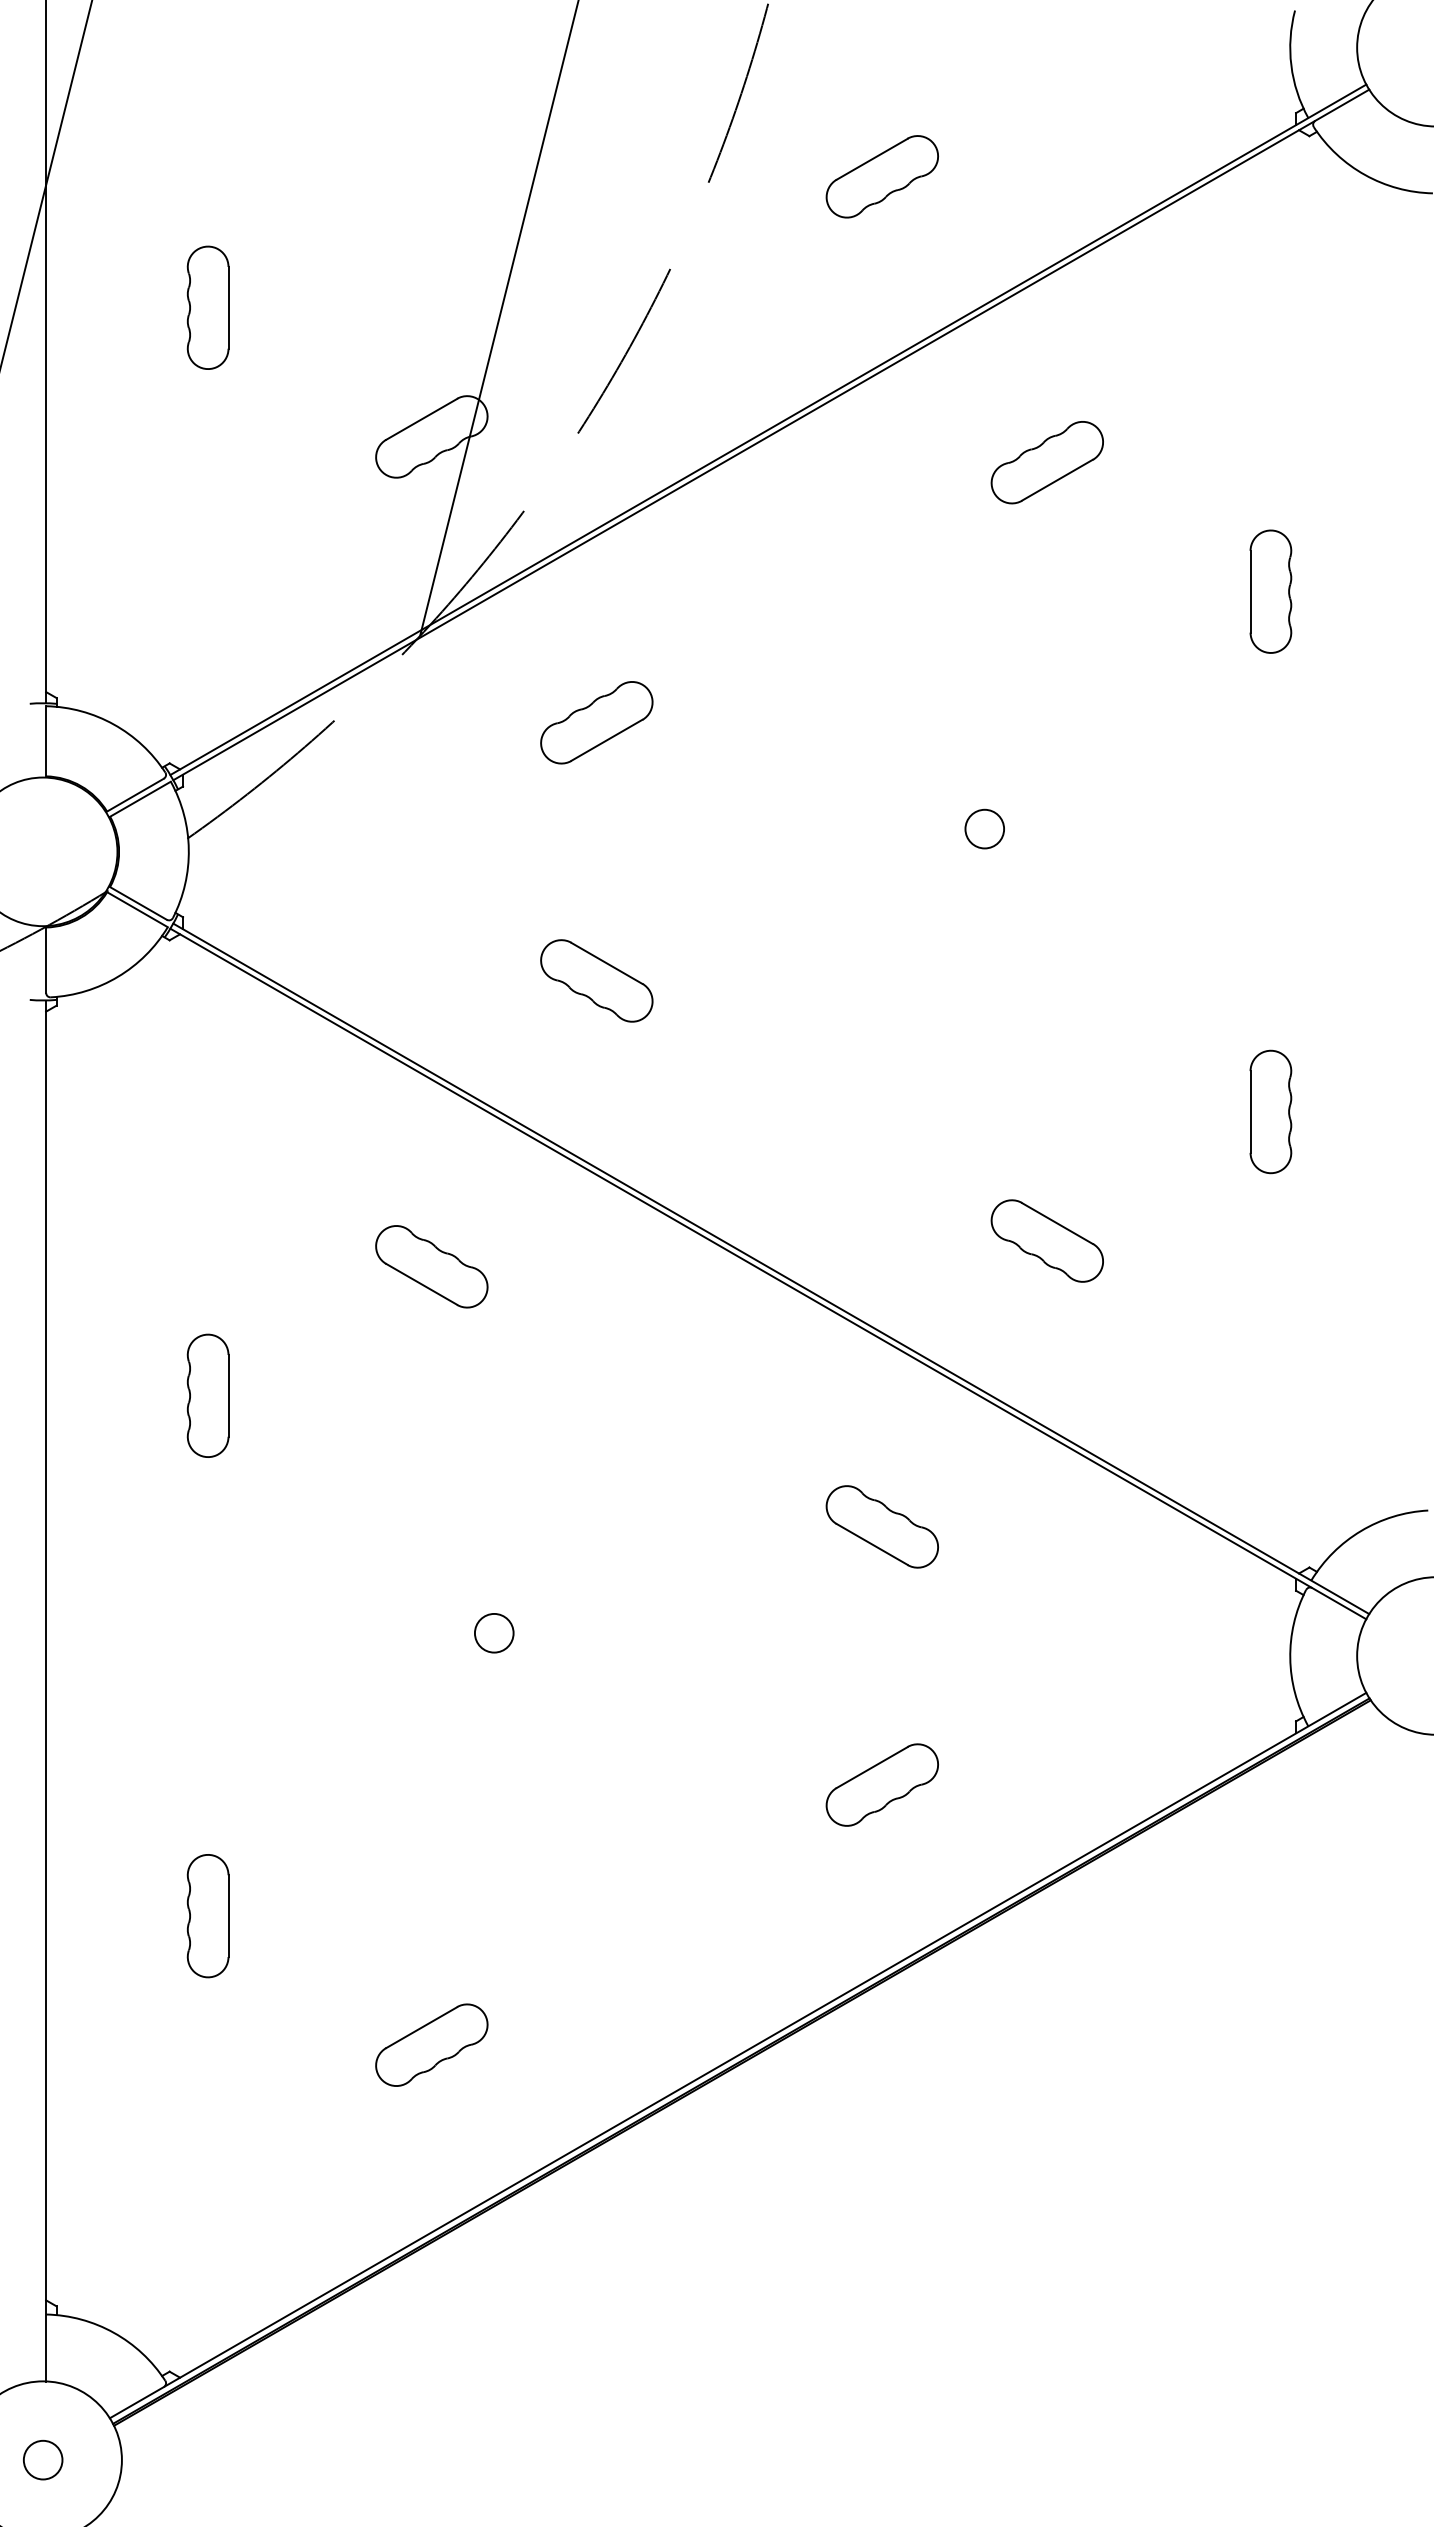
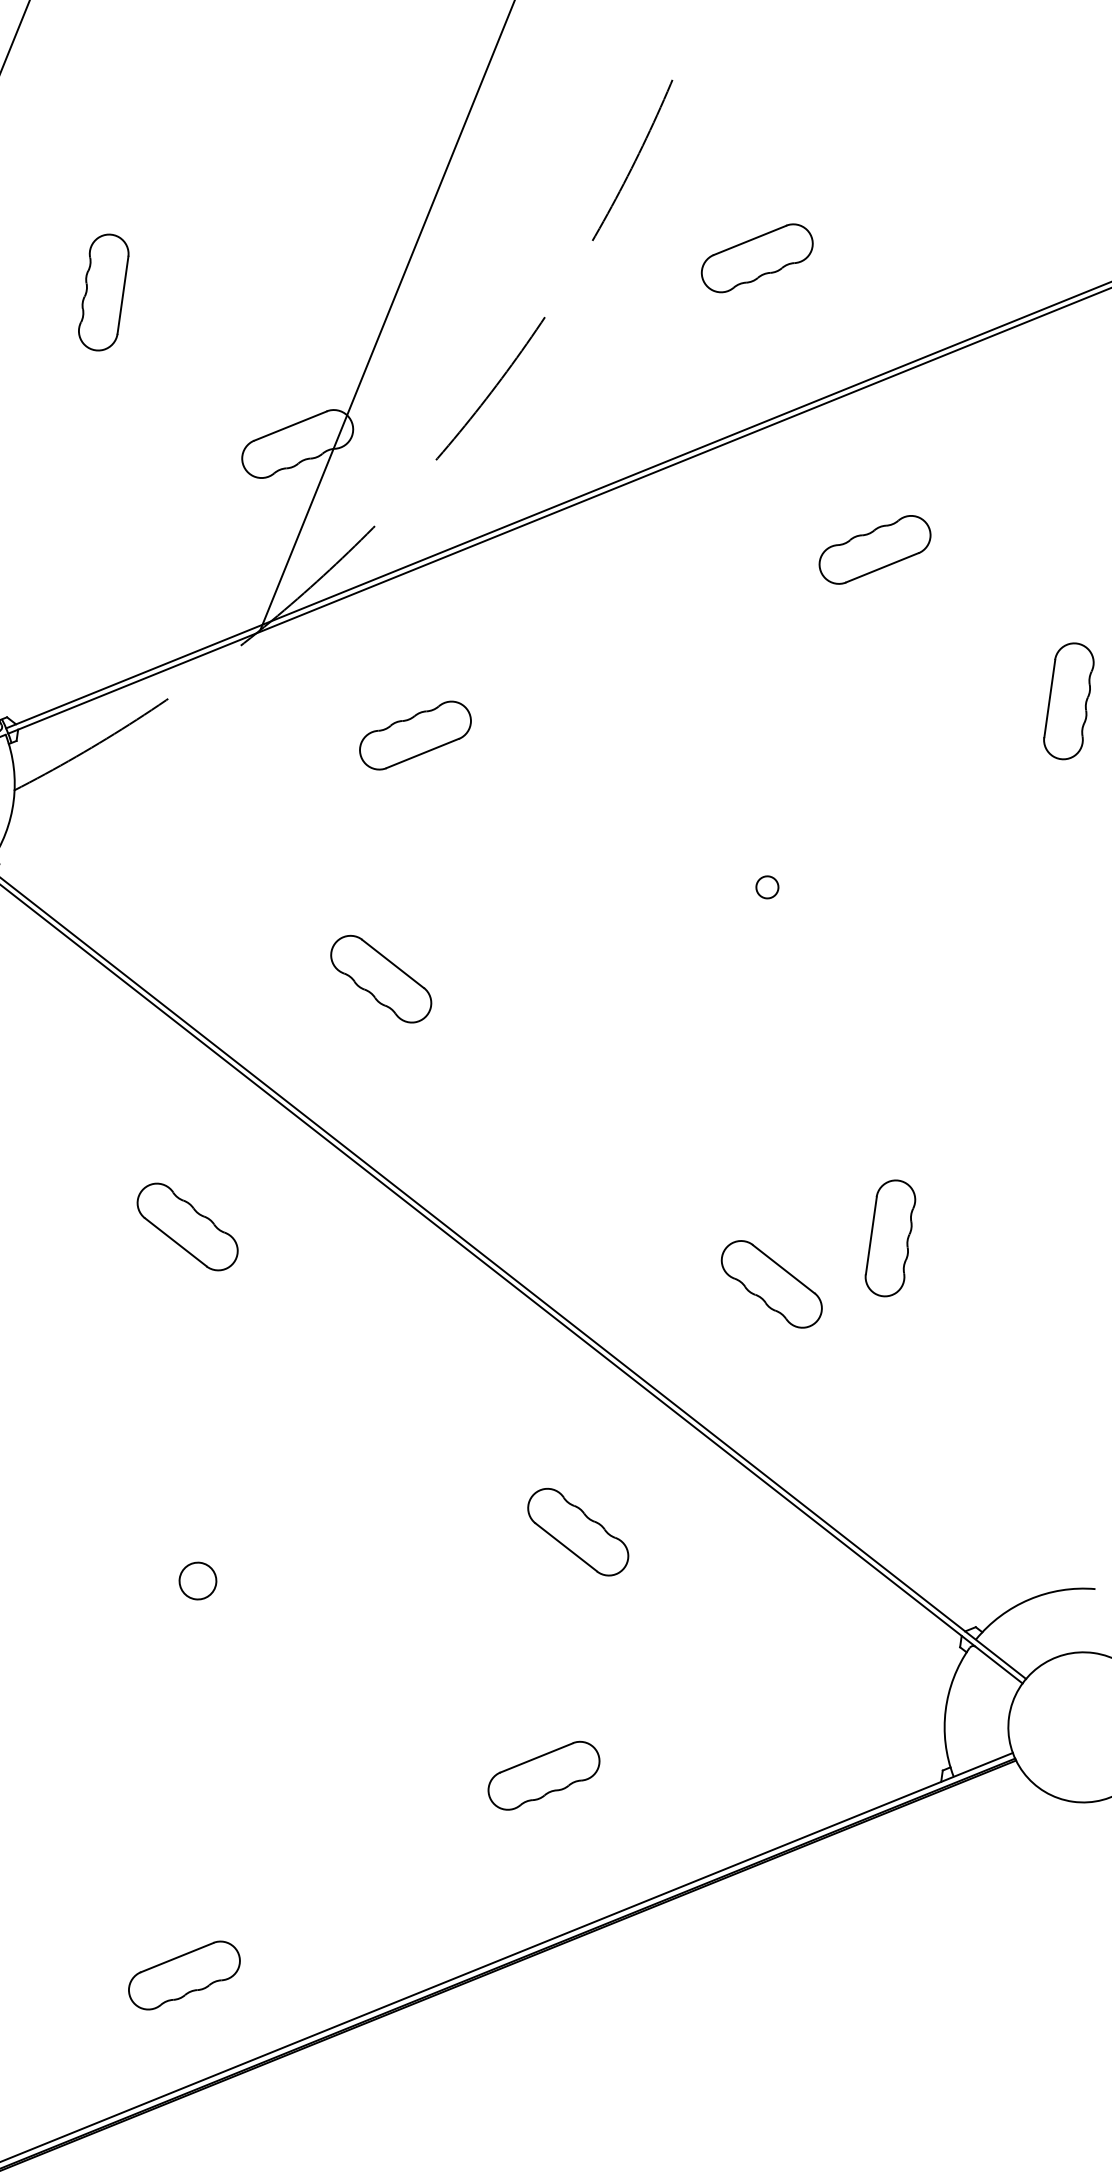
circle: (984, 828) -> (767, 886), size x0.6
part: (1270, 1111) -> (890, 1237), moved
part: (431, 2044) -> (184, 1974), moved

